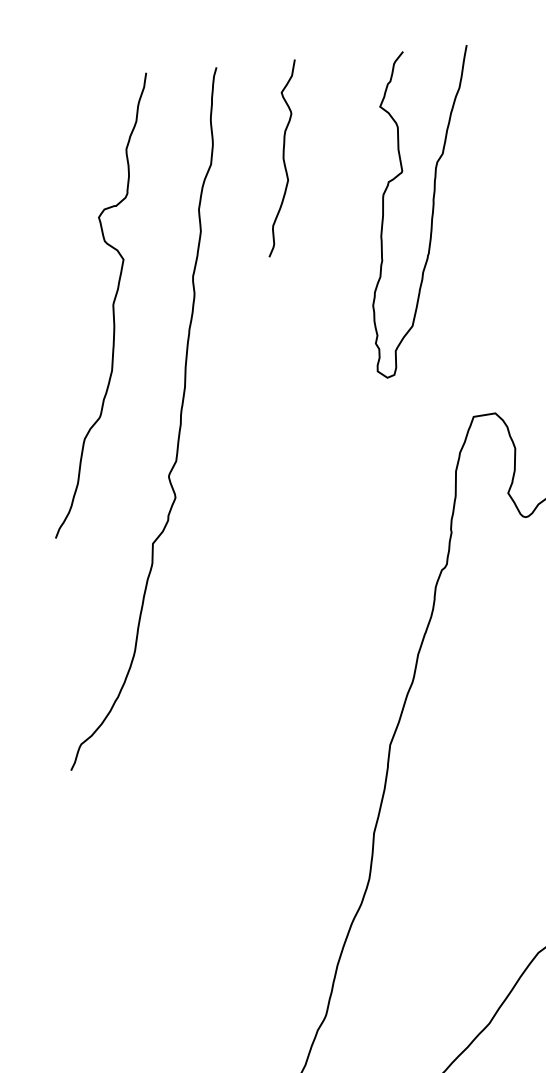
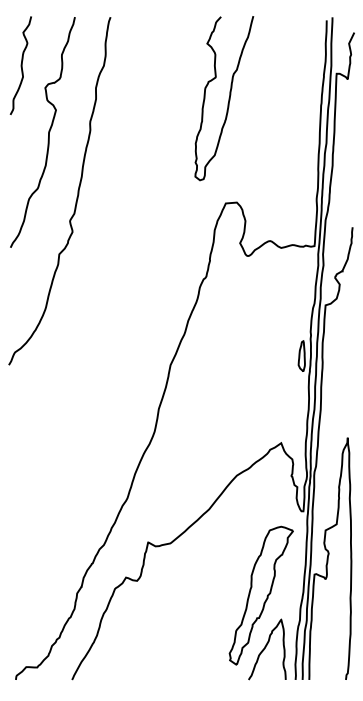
curve: (281, 158) -> (20, 65), moved
curve: (430, 211) -> (228, 98), moved

